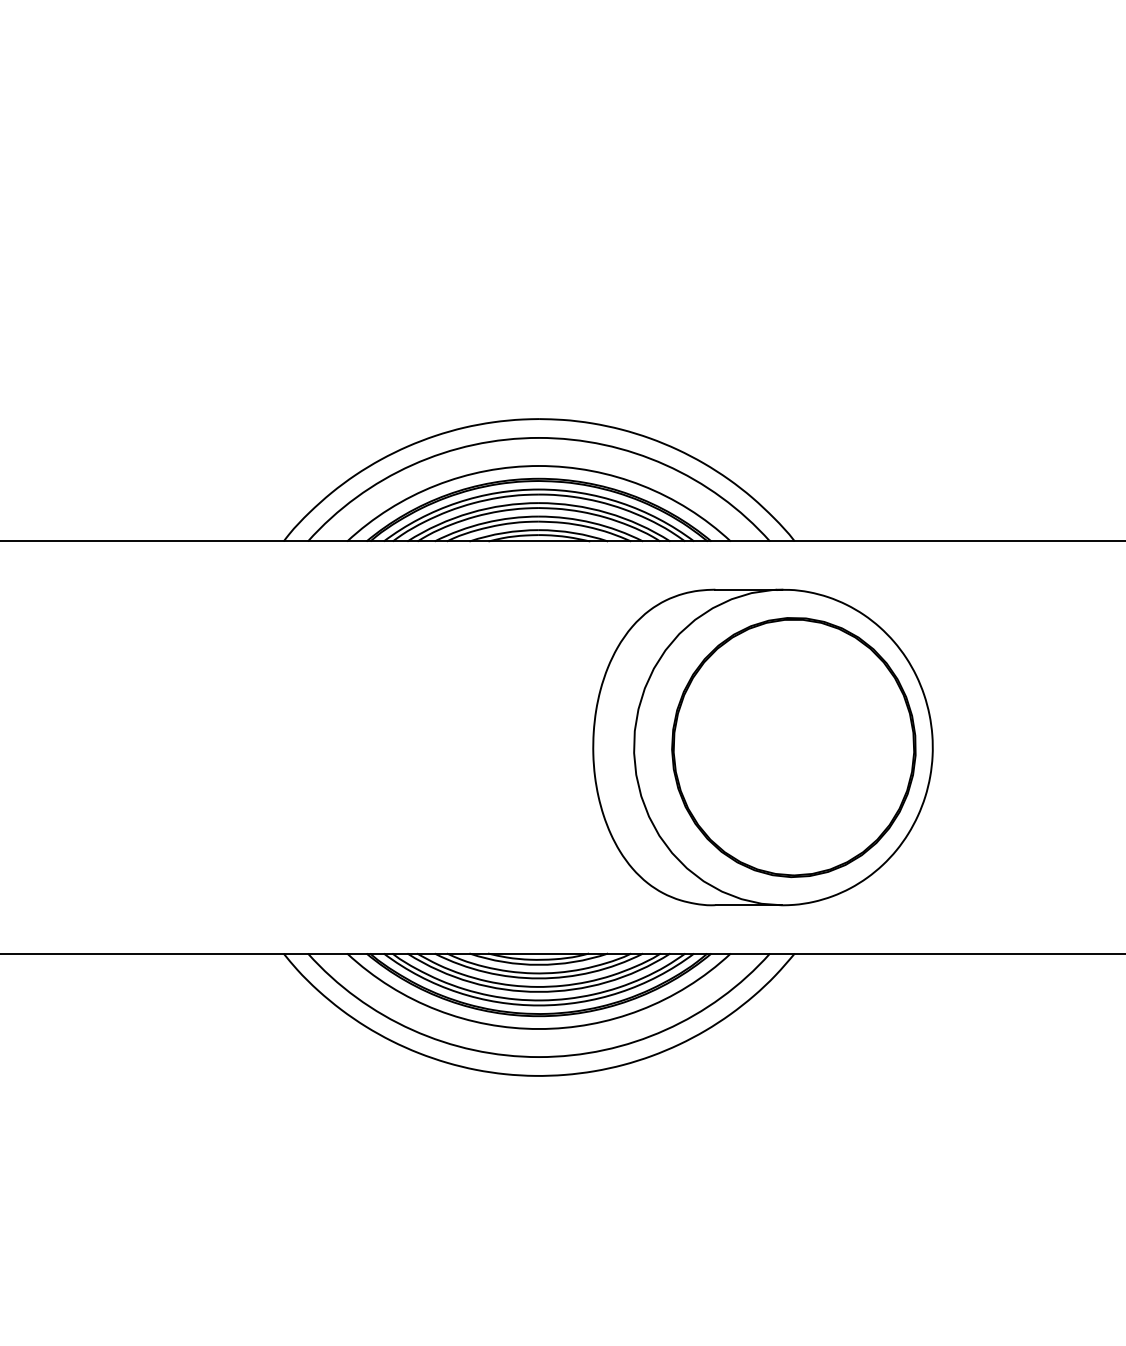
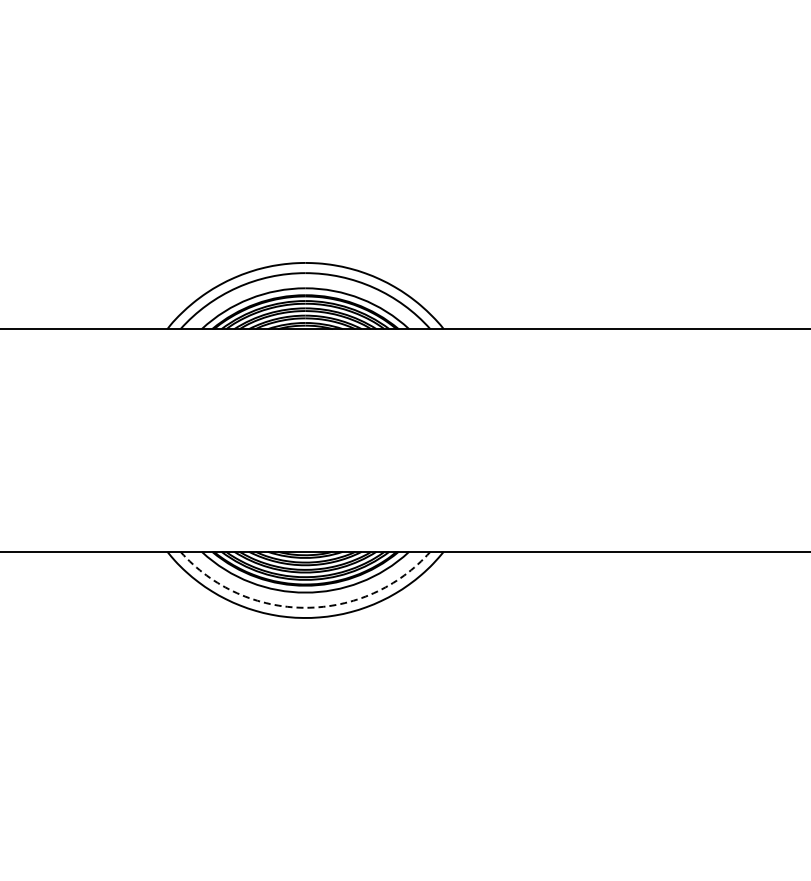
part: (762, 747) -> (426, 440), removed
arc: (539, 1056) -> (305, 607), solid -> dashed

